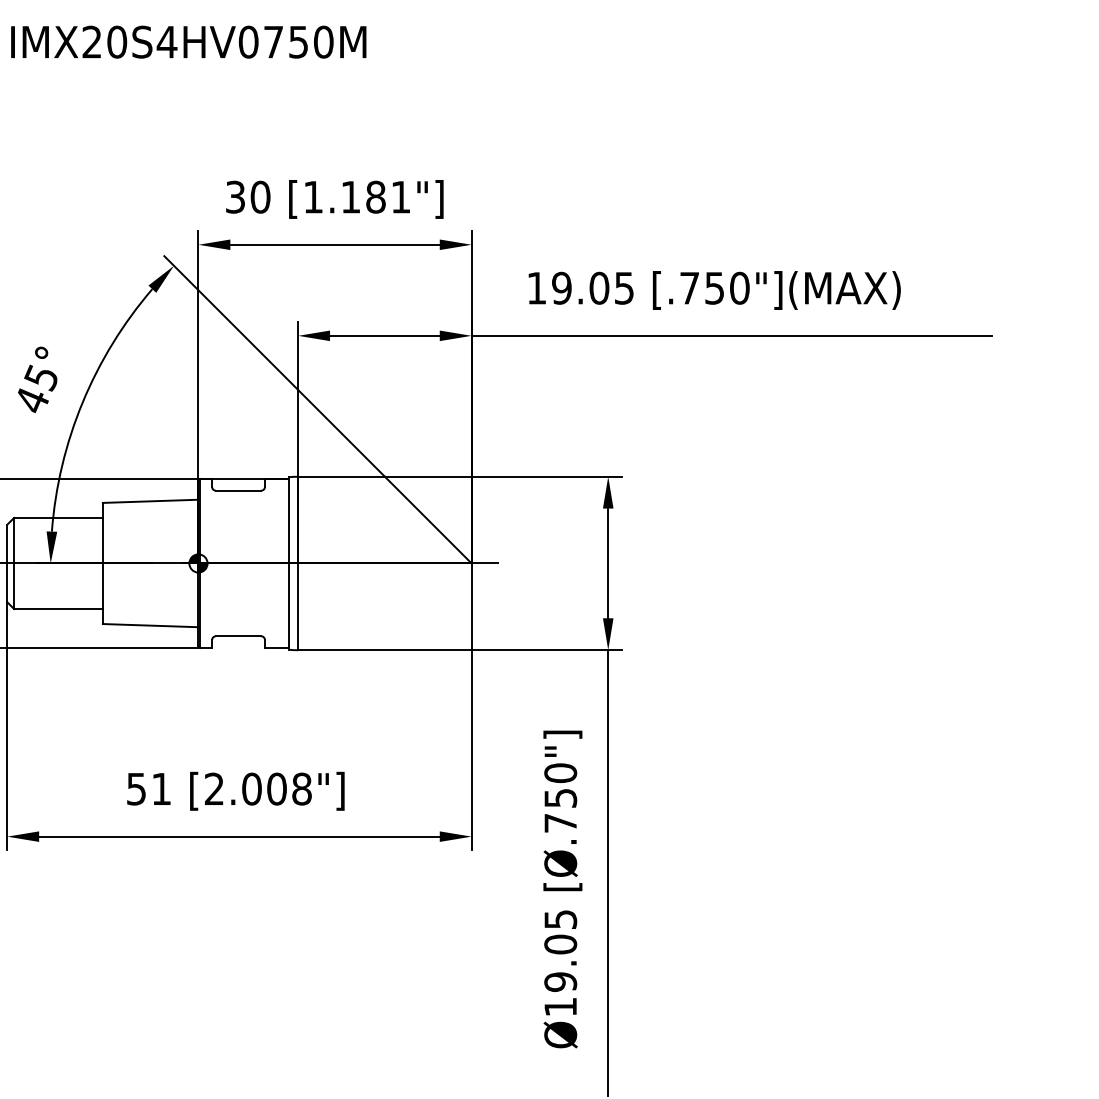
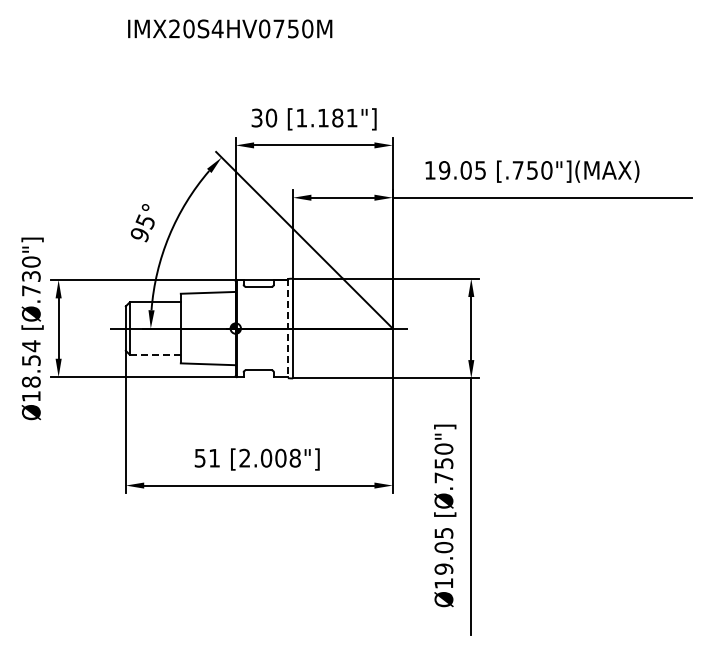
text: (30, 401) -> (139, 235), 45° -> 95°
line: (288, 563) -> (287, 328), solid -> dashed
line: (58, 608) -> (155, 354), solid -> dashed

